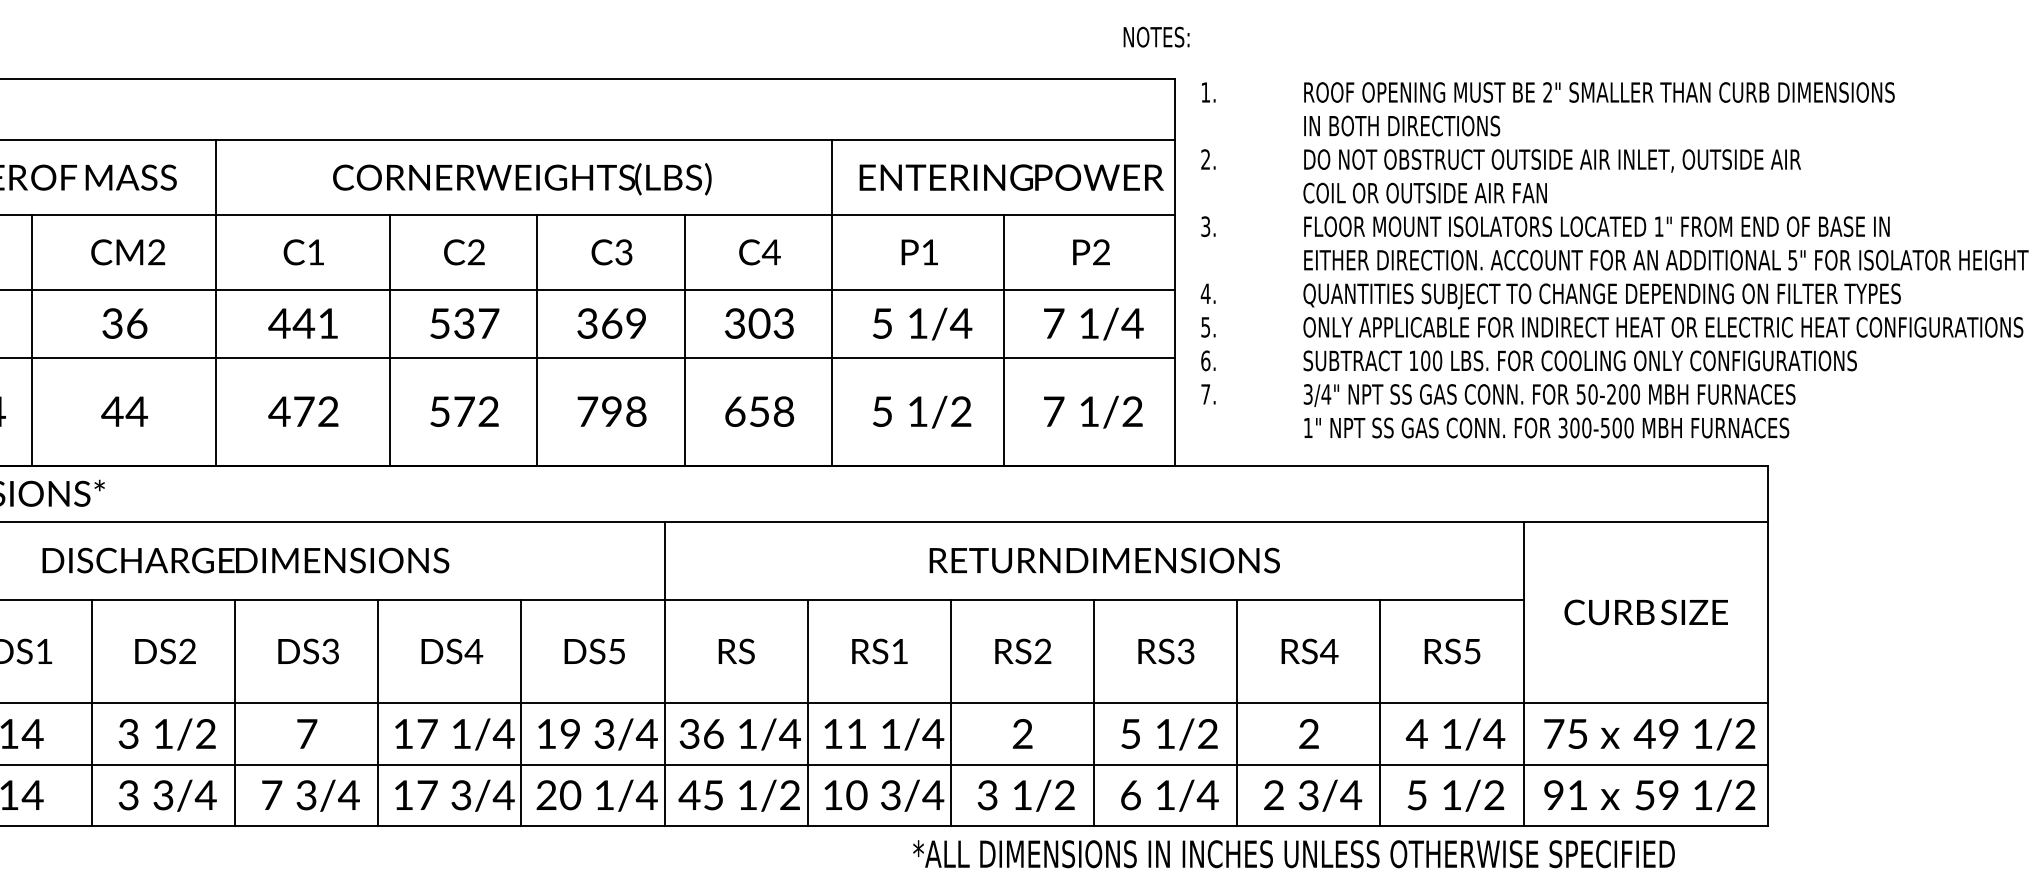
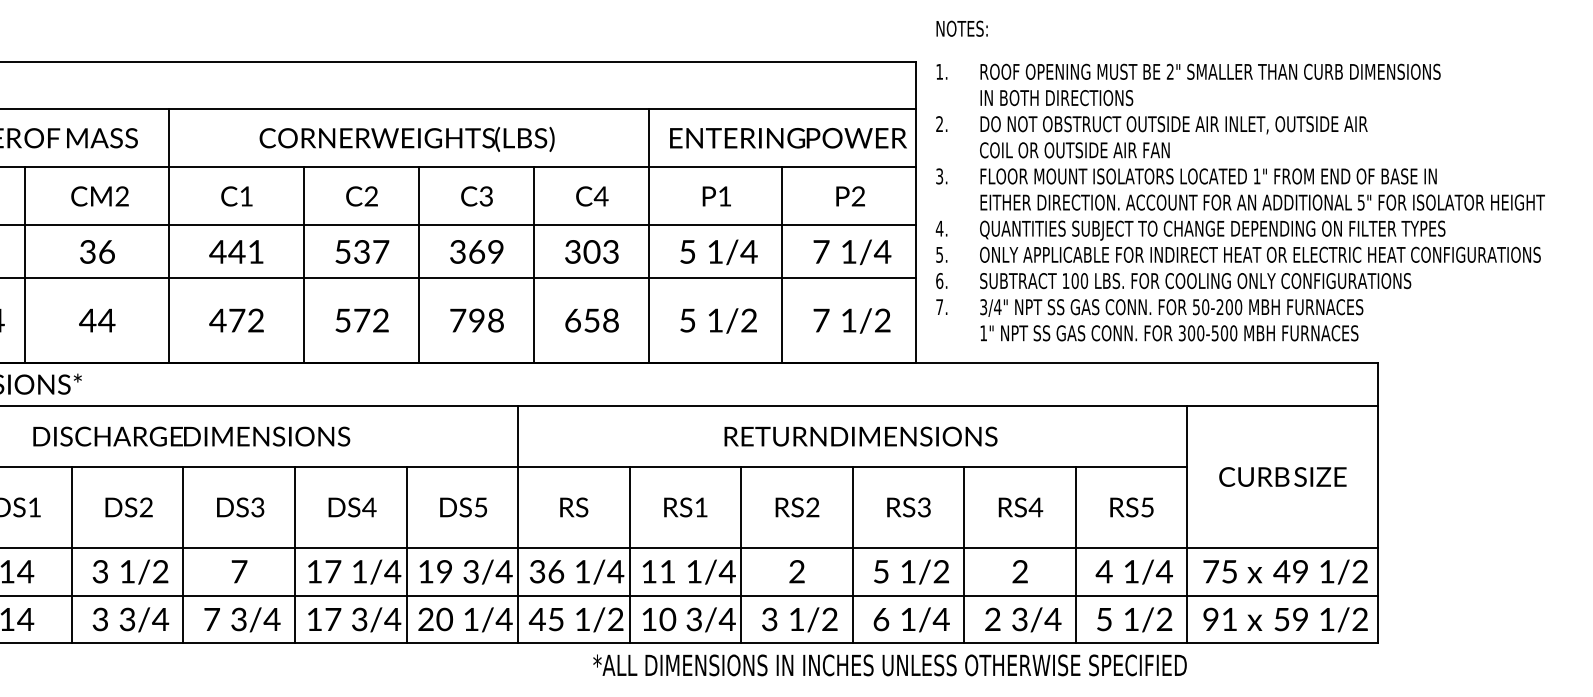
text: (1156, 36) -> (962, 28), moved
text: (1665, 260) -> (1262, 202), moved
text: (1293, 854) -> (889, 665), moved

